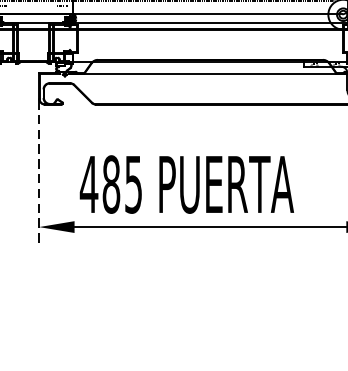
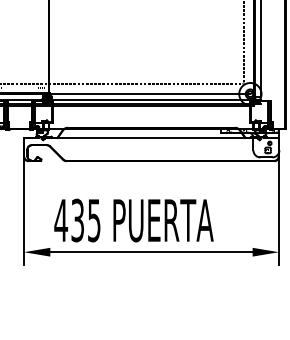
line: (38, 172) -> (23, 211), dashed -> solid
text: (111, 184) -> (77, 220), 485 -> 435

